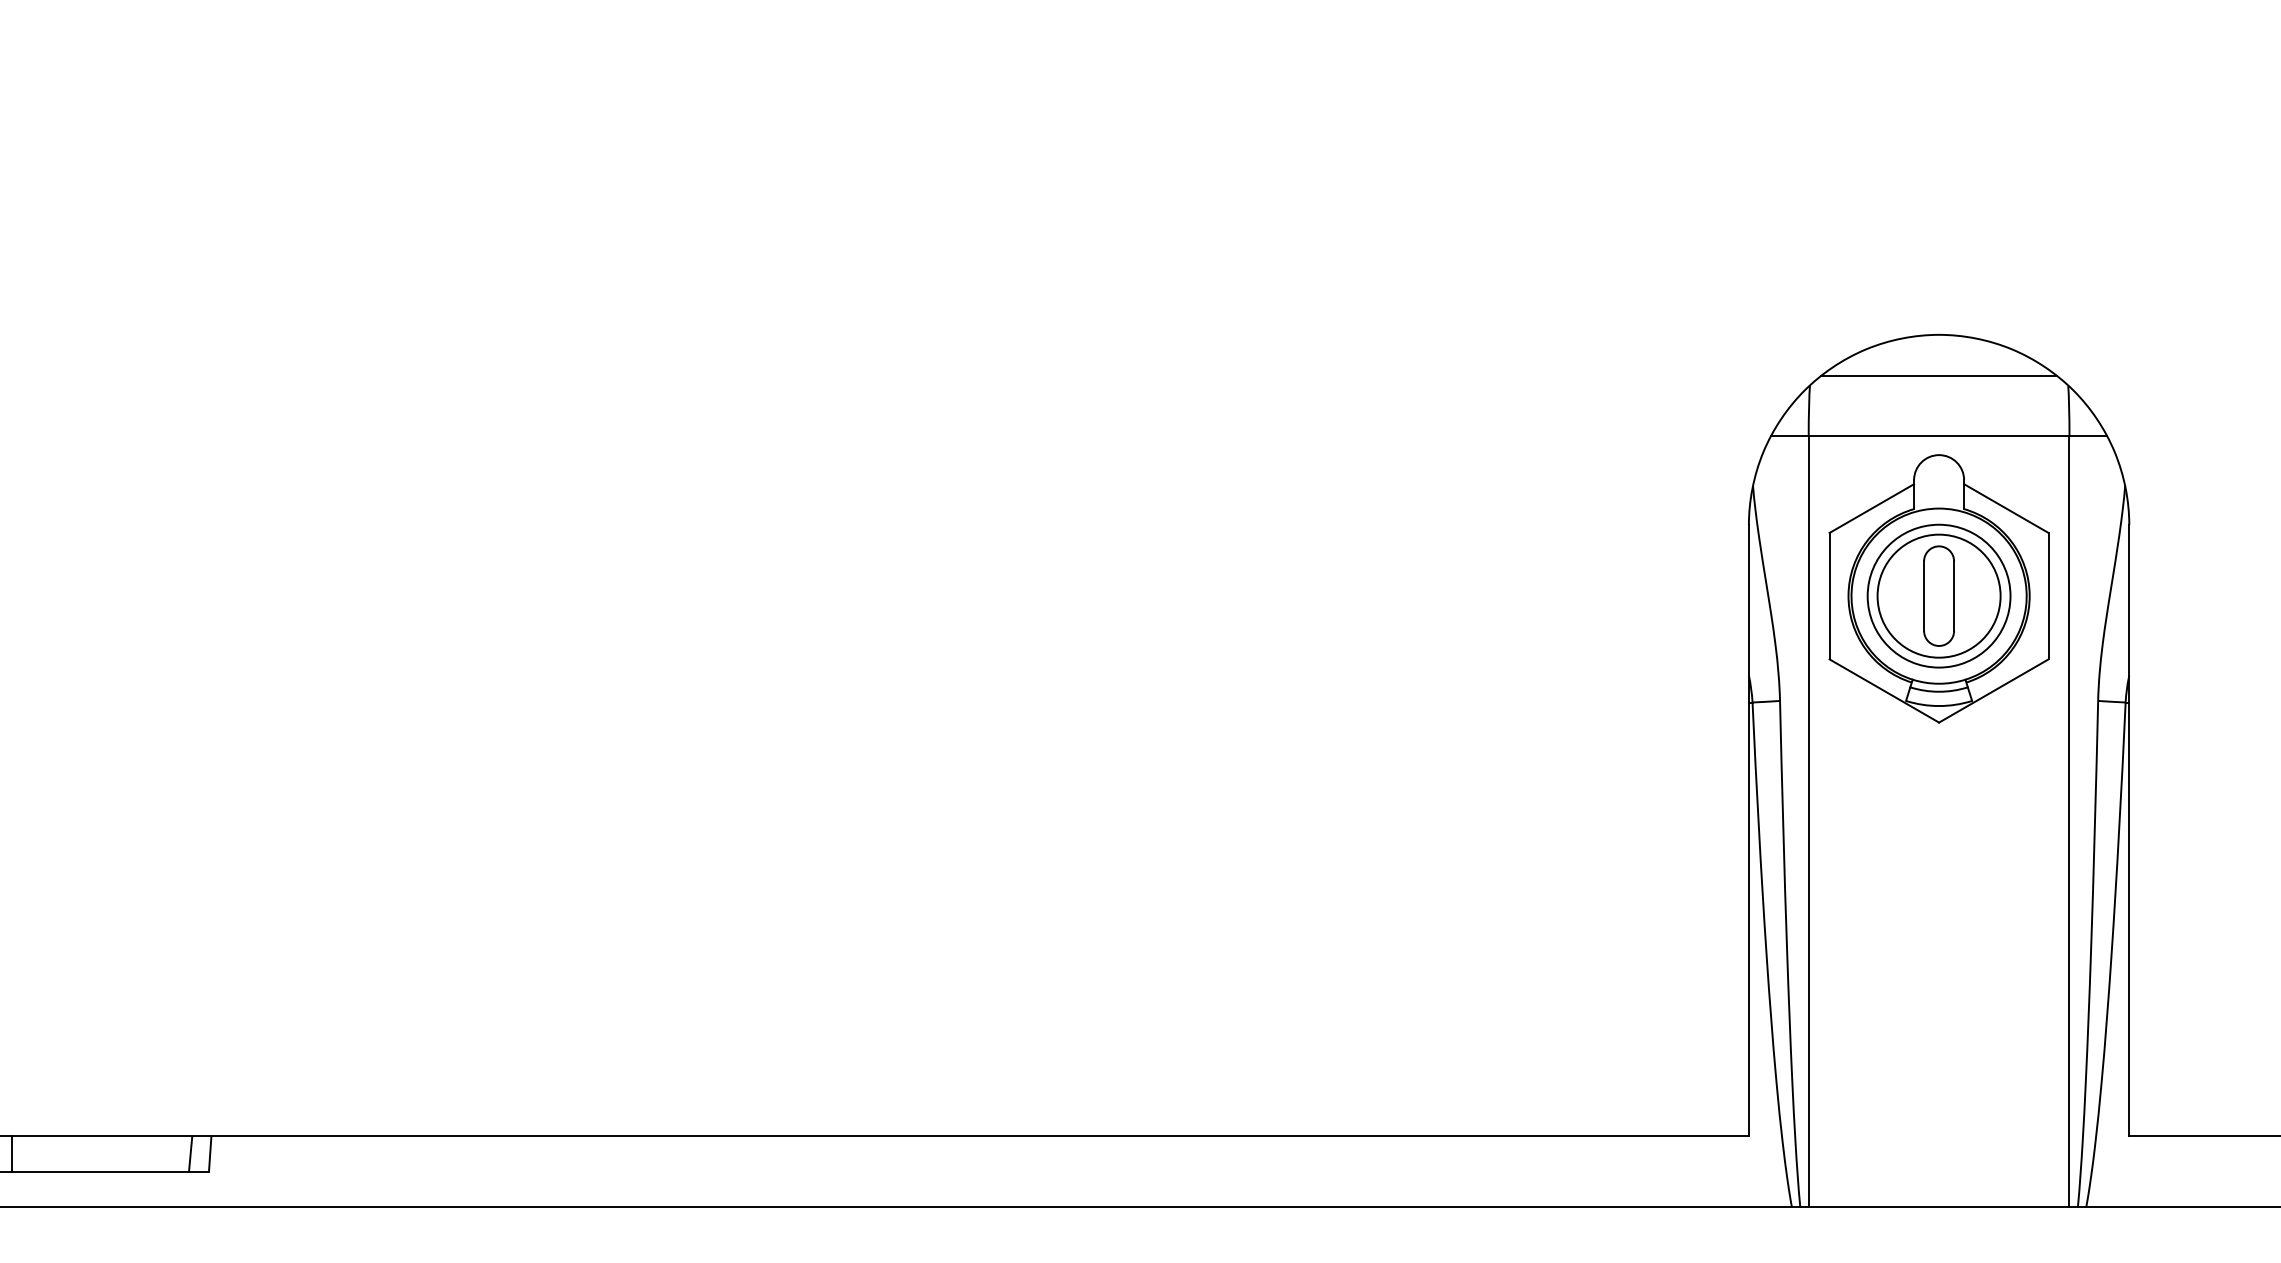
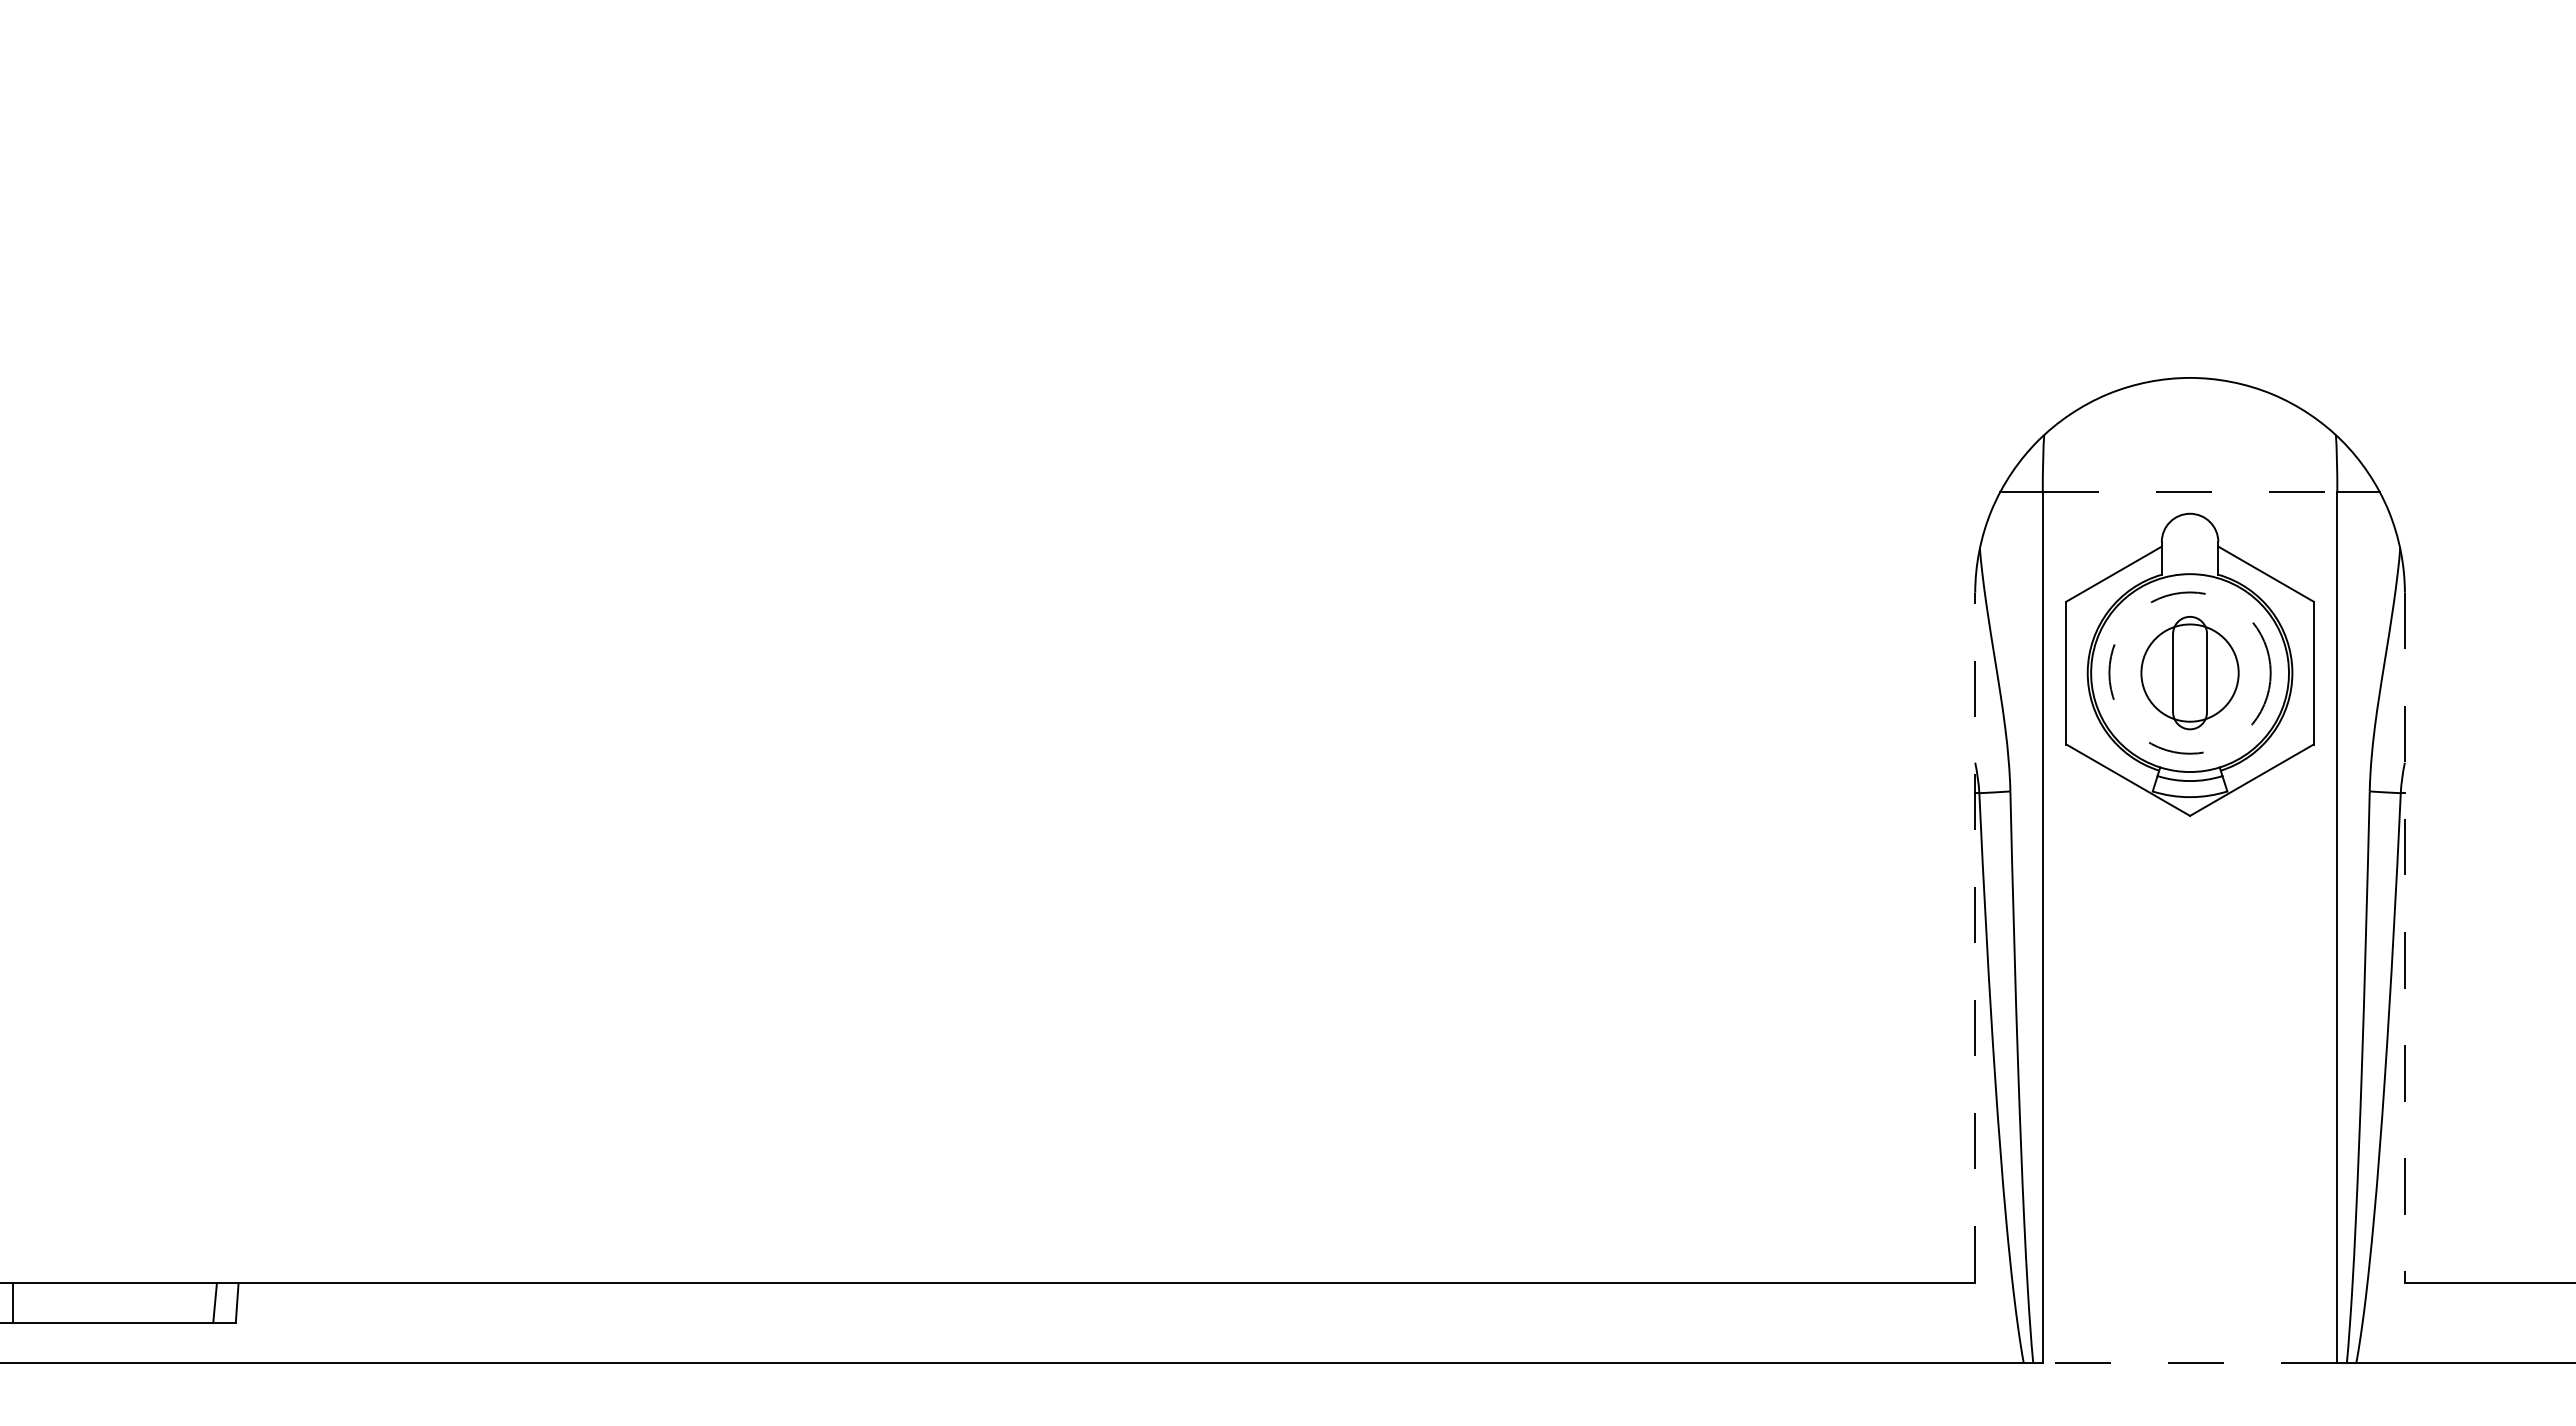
line: (1938, 376) -> (2189, 424), removed
line: (1939, 436) -> (2190, 492), solid -> dashed
circle: (1938, 595) -> (2189, 672), size x0.7
circle: (1938, 595) -> (2189, 672), solid -> dashed
line: (1749, 830) -> (1975, 937), solid -> dashed
line: (2128, 830) -> (2404, 937), solid -> dashed
line: (1938, 1206) -> (2189, 1362), solid -> dashed

